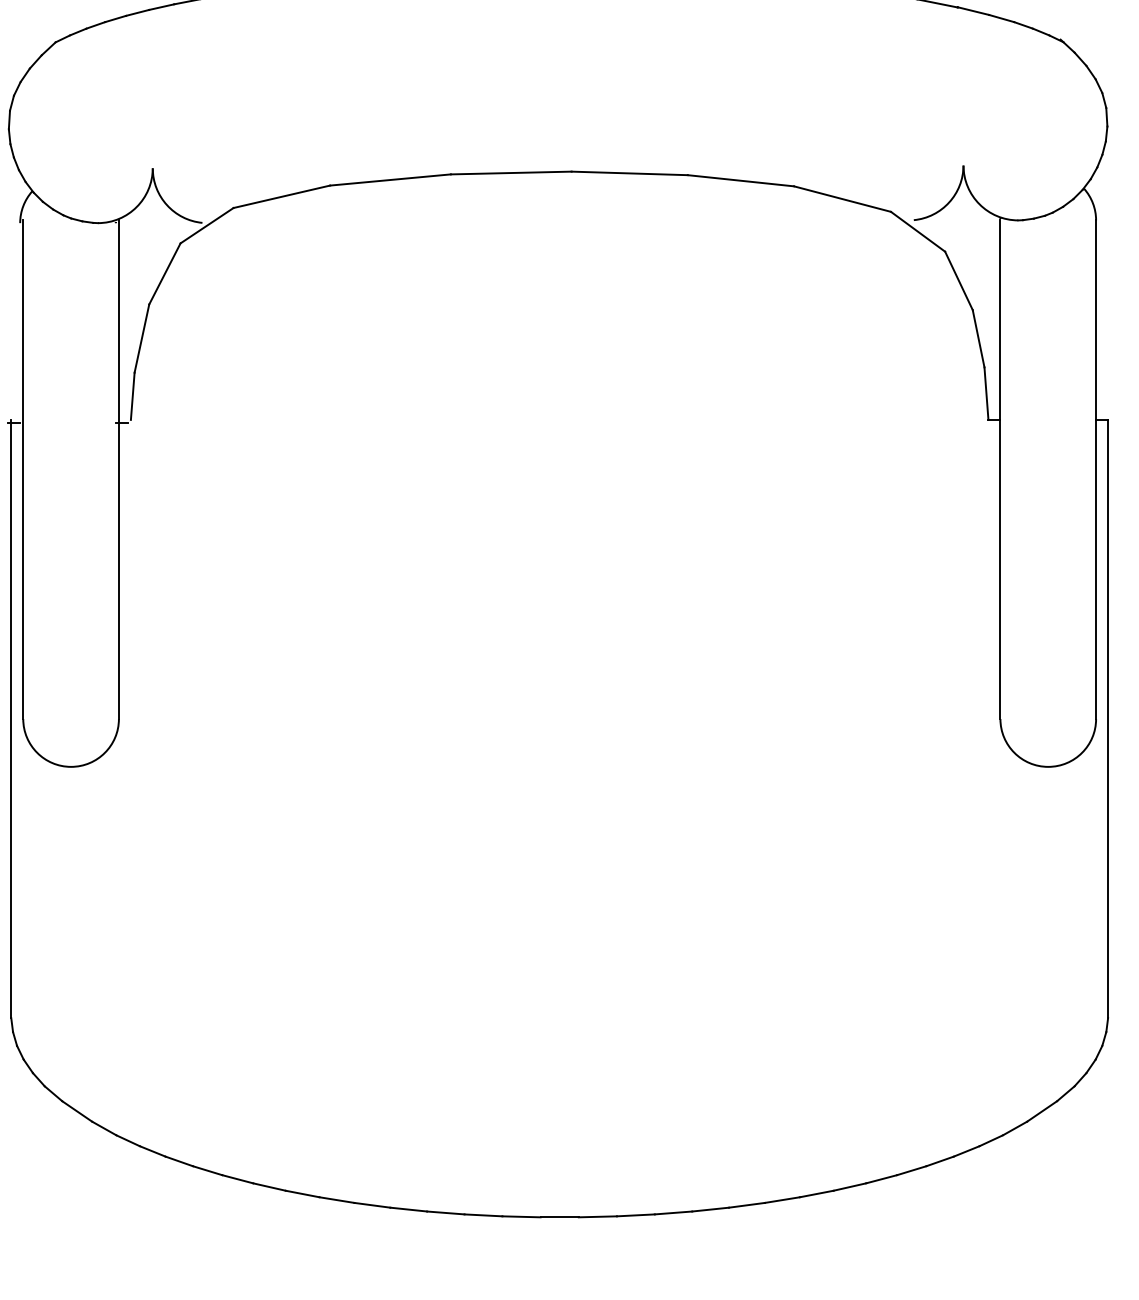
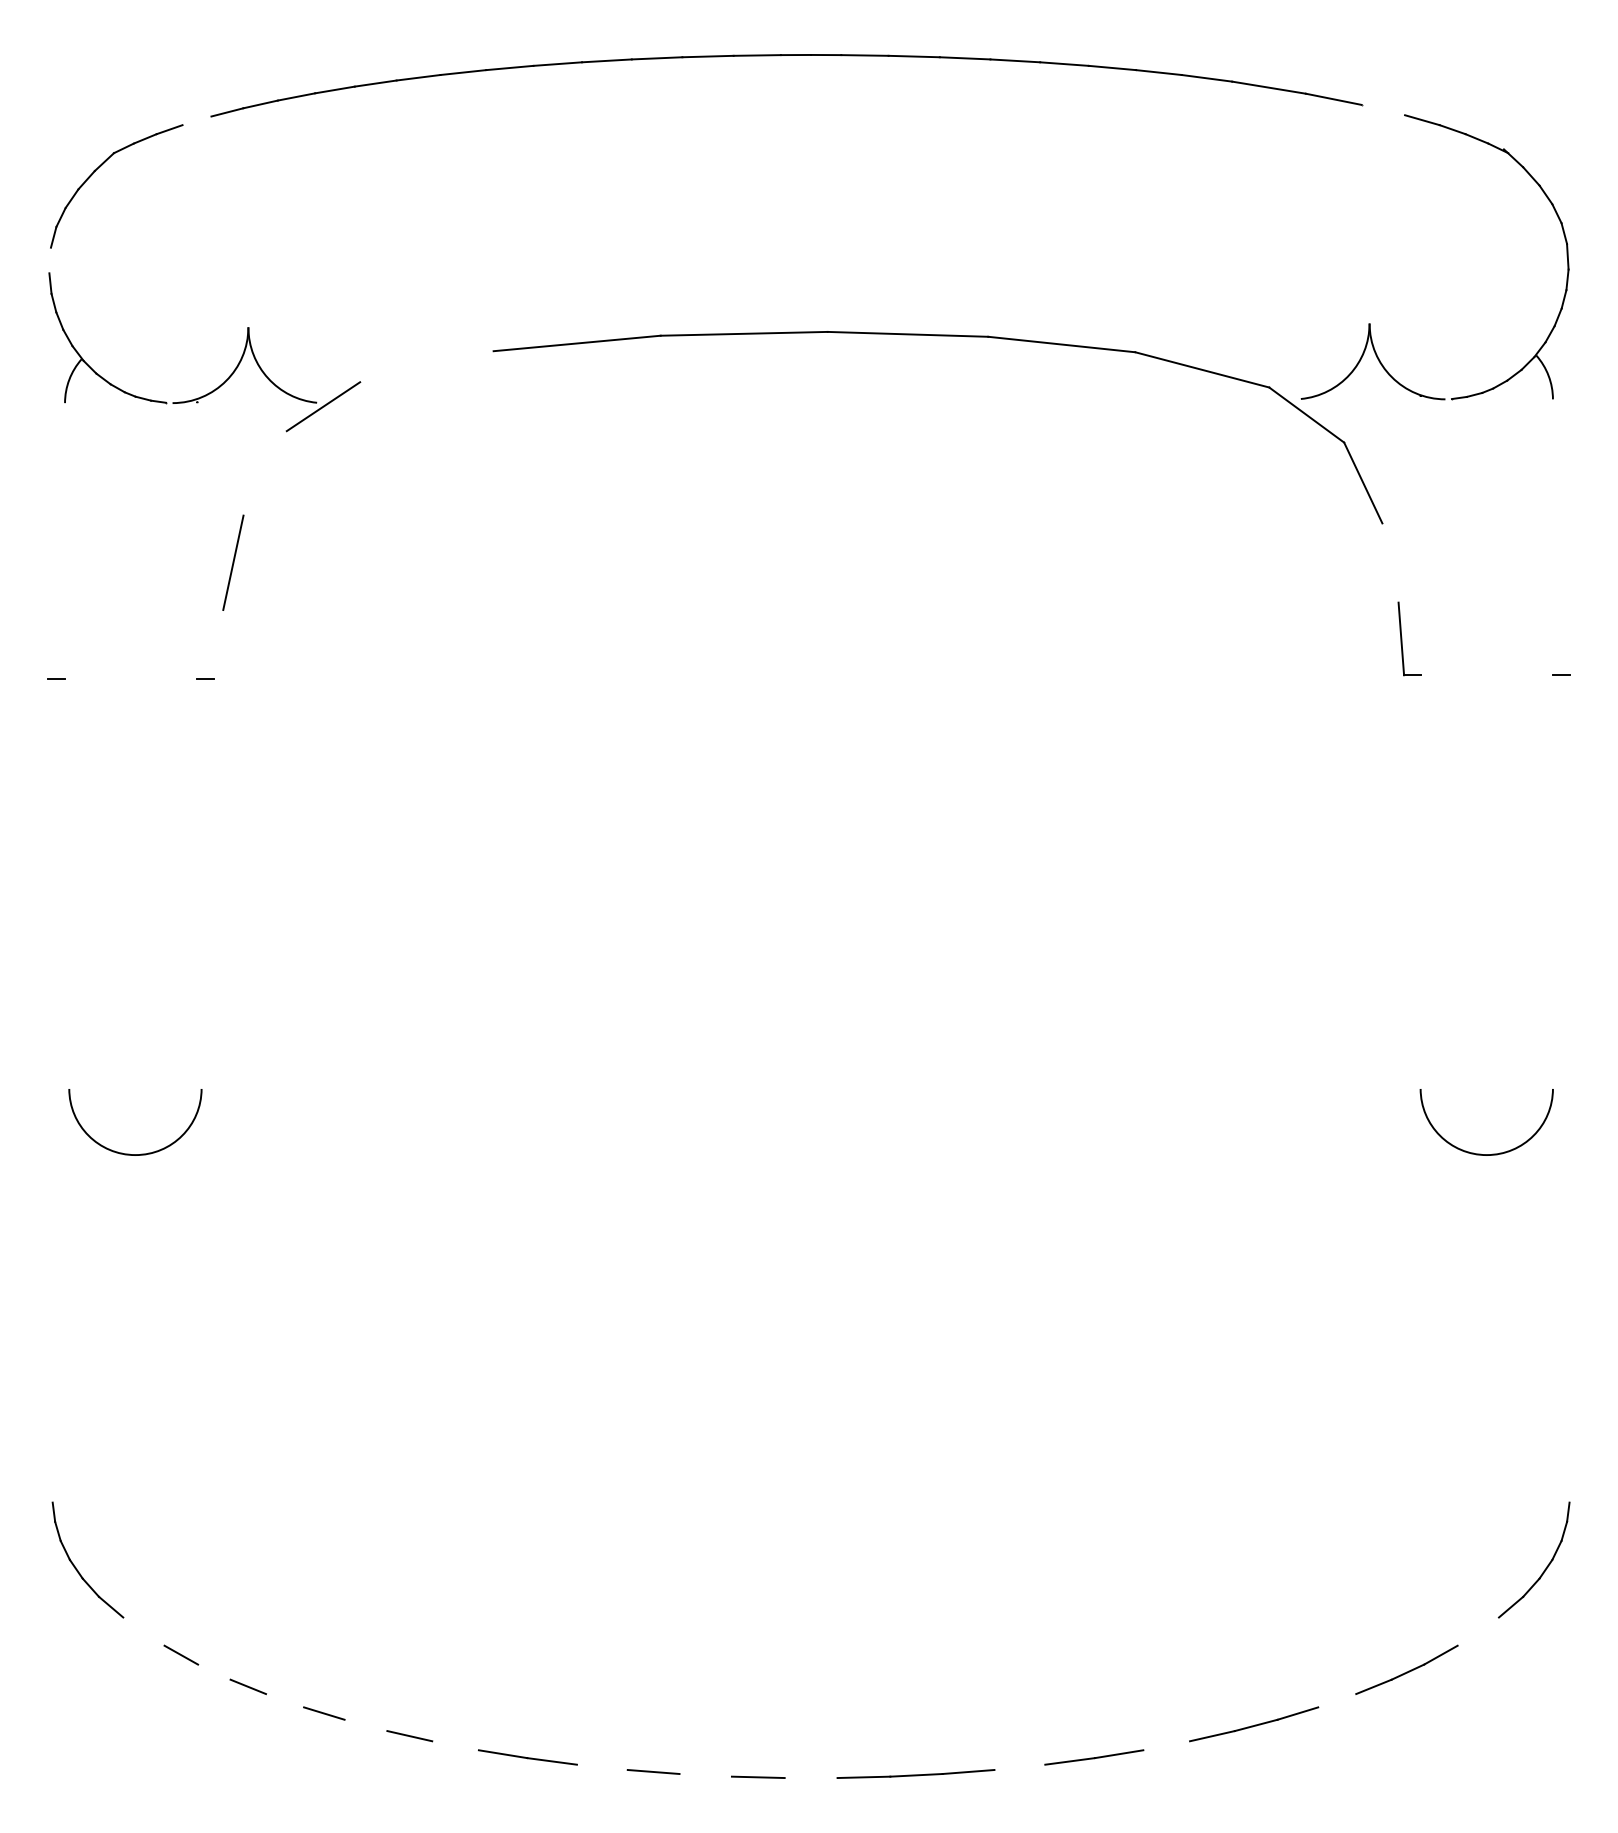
line: (973, 10) -> (1383, 109), removed
line: (115, 18) -> (196, 120), removed
line: (8, 120) -> (49, 260), removed
line: (281, 196) -> (426, 366), removed
line: (164, 274) -> (264, 473), removed
line: (978, 338) -> (1390, 562), removed
line: (132, 396) -> (220, 642), removed
line: (23, 469) -> (69, 743), removed
line: (118, 469) -> (201, 743), removed
line: (1000, 469) -> (1420, 743), removed
line: (1095, 469) -> (1552, 743), removed
line: (11, 718) -> (52, 1088), removed
line: (1108, 718) -> (1569, 1088), removed
line: (76, 1111) -> (143, 1631), removed
line: (1042, 1111) -> (1478, 1631), removed
line: (128, 1140) -> (214, 1671), removed
line: (179, 1161) -> (285, 1700), removed
line: (940, 1161) -> (1337, 1700), removed
line: (237, 1179) -> (365, 1725), removed
line: (302, 1193) -> (455, 1745), removed
line: (816, 1193) -> (1166, 1745), removed
line: (408, 1208) -> (601, 1766), removed
line: (710, 1208) -> (1019, 1766), removed
line: (483, 1214) -> (705, 1774), removed
line: (559, 1217) -> (810, 1778), removed

